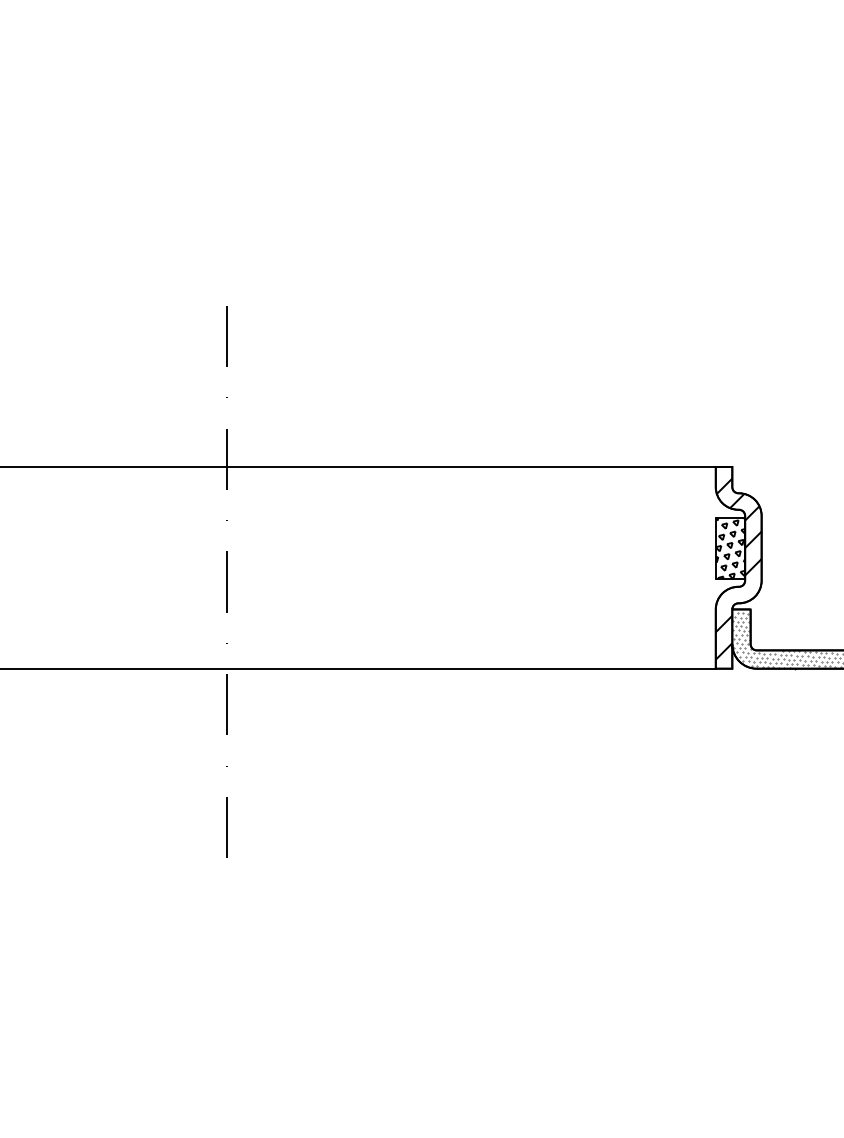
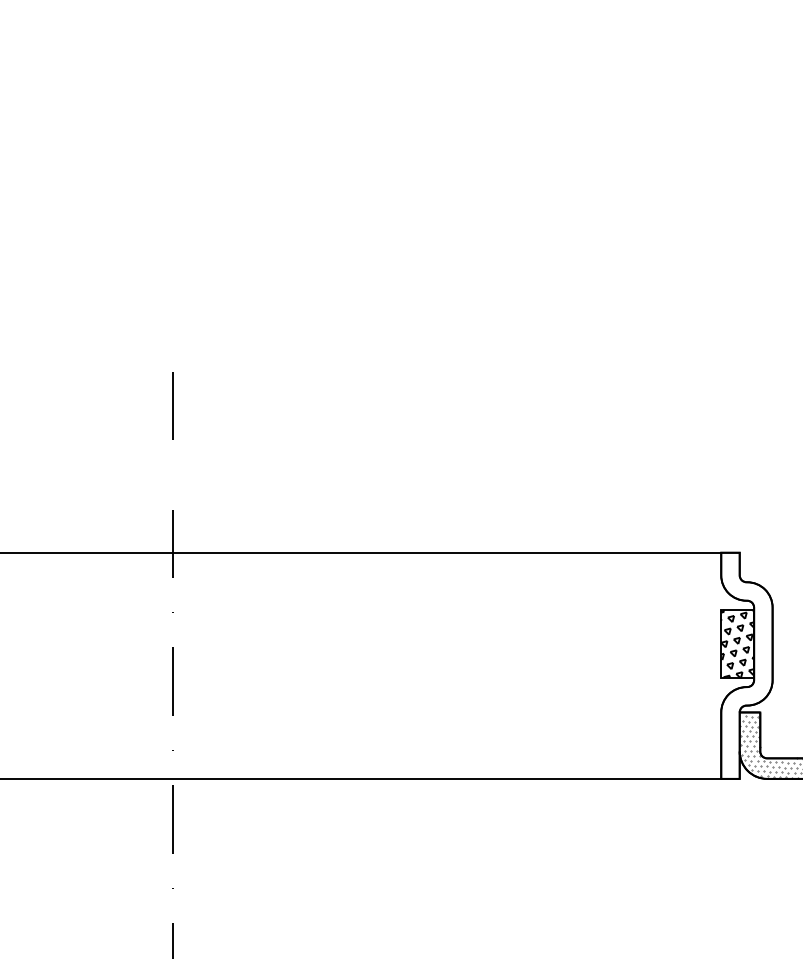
hatch: (738, 563) -> (746, 660), removed

